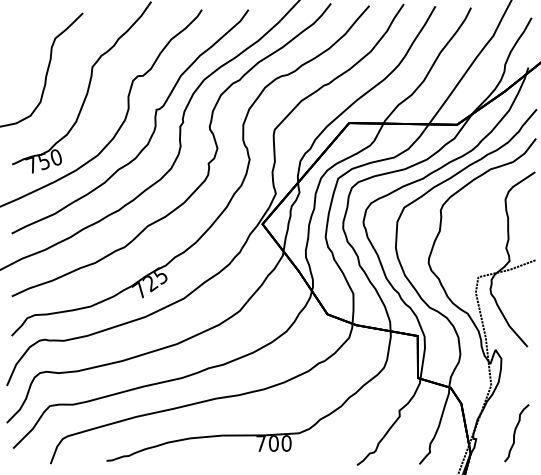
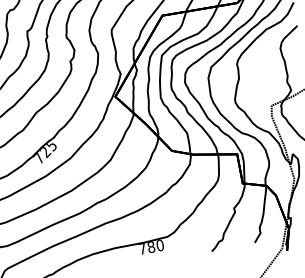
text: (273, 443) -> (151, 247), 700 -> 780

